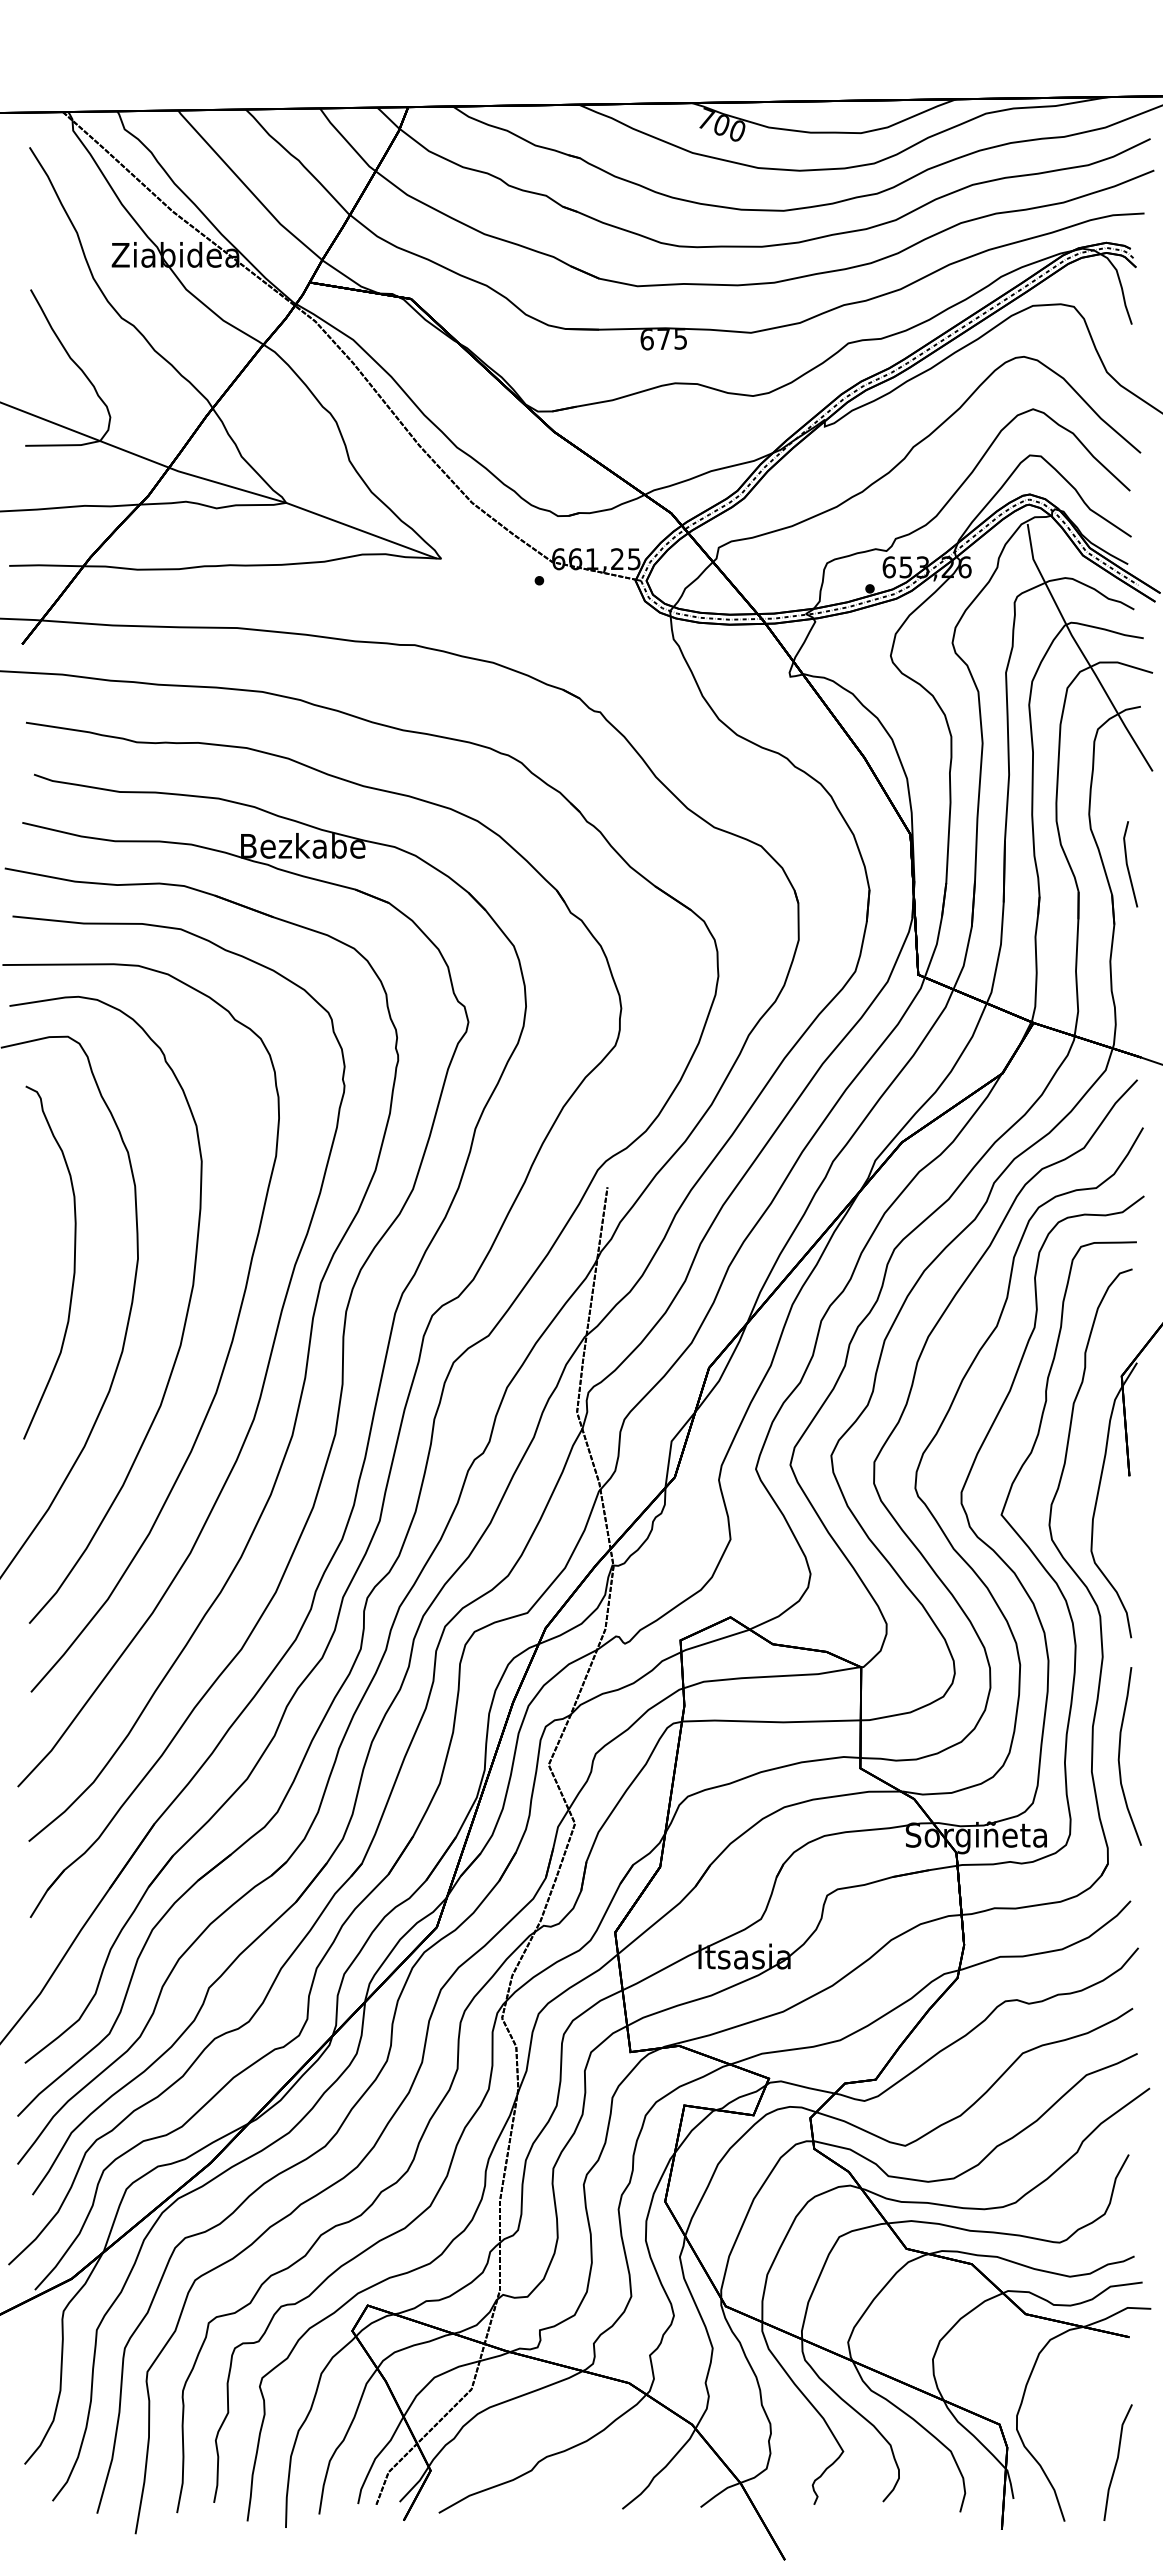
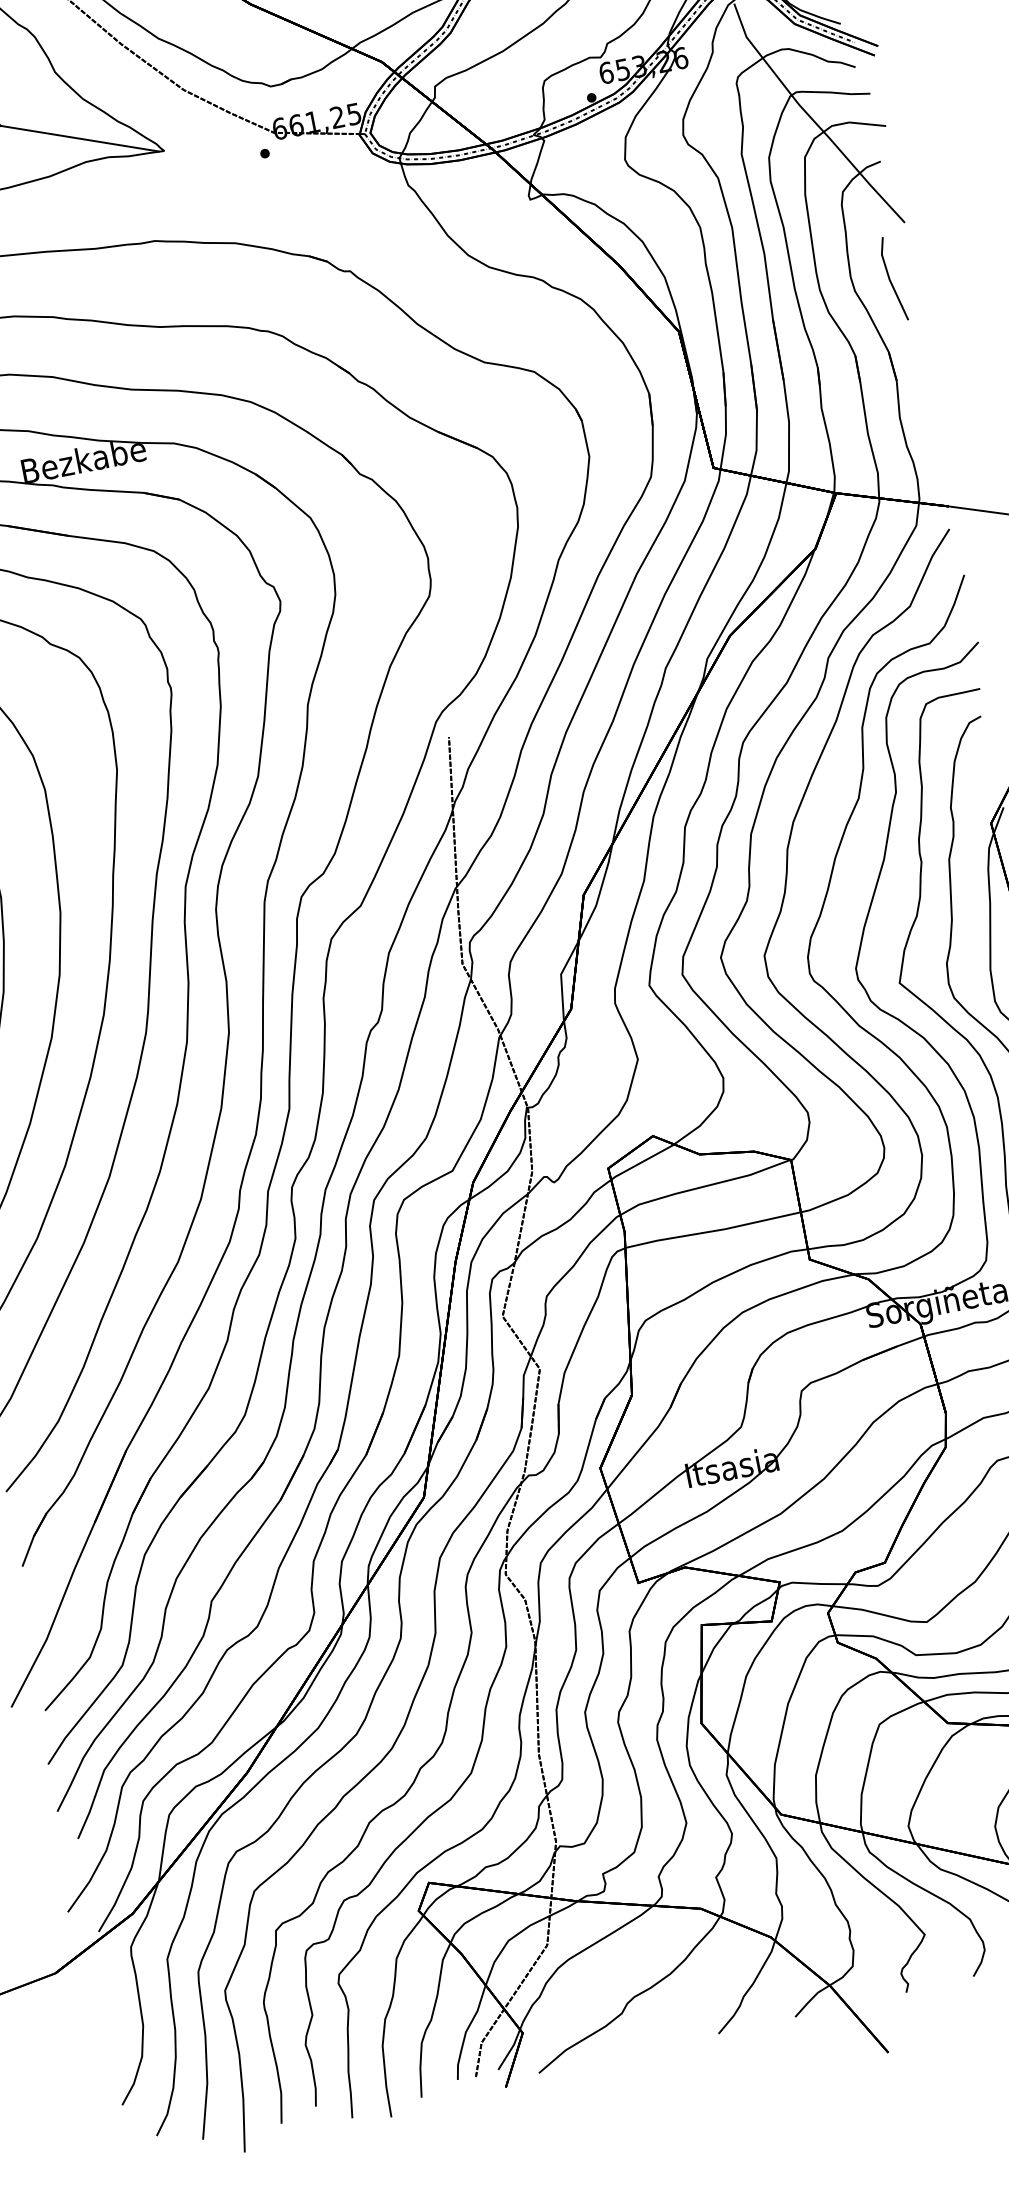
line: (1128, 865) -> (891, 280), moved

